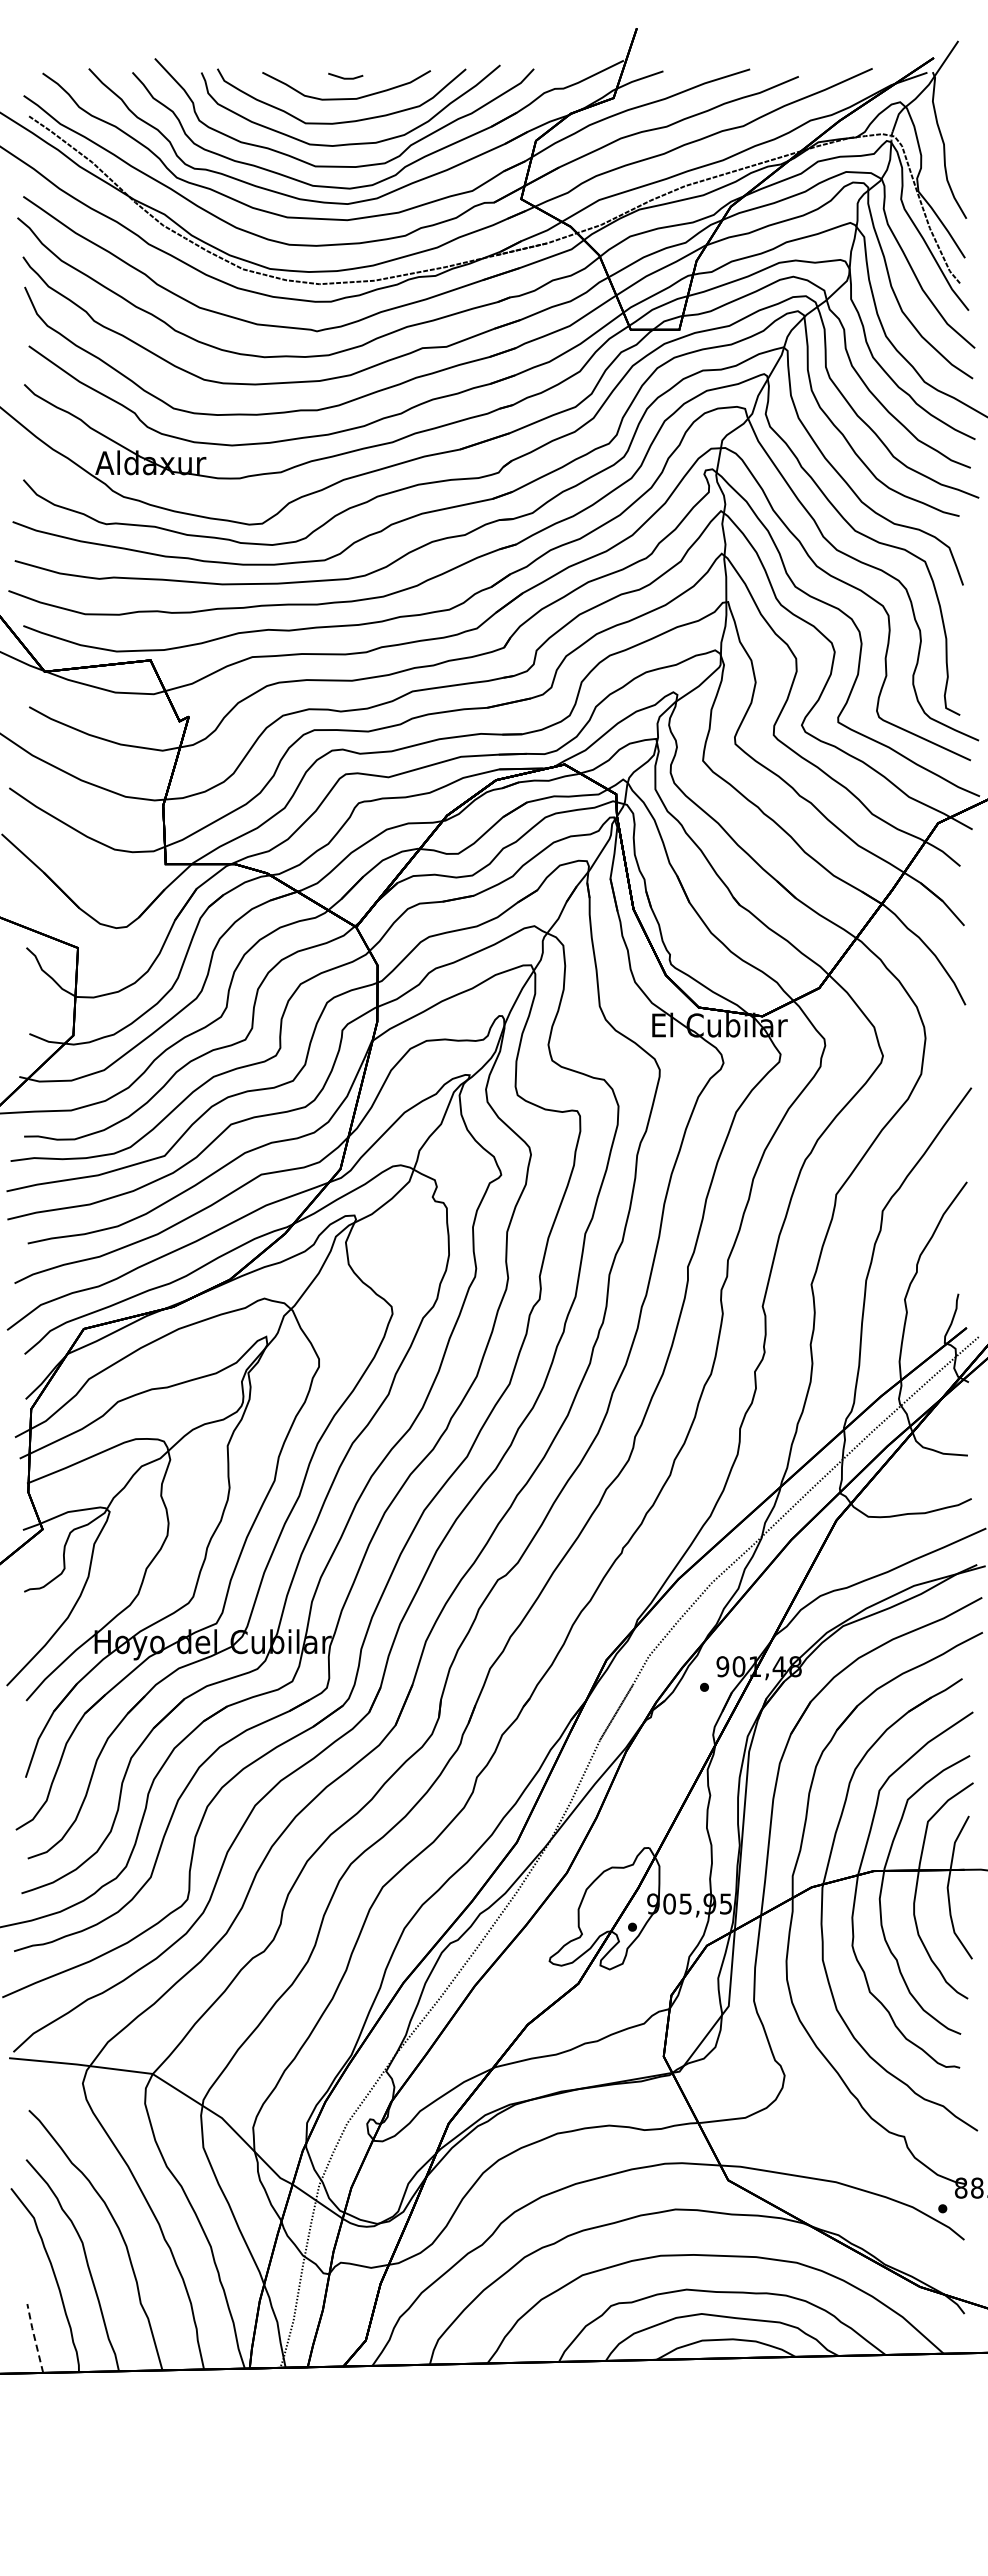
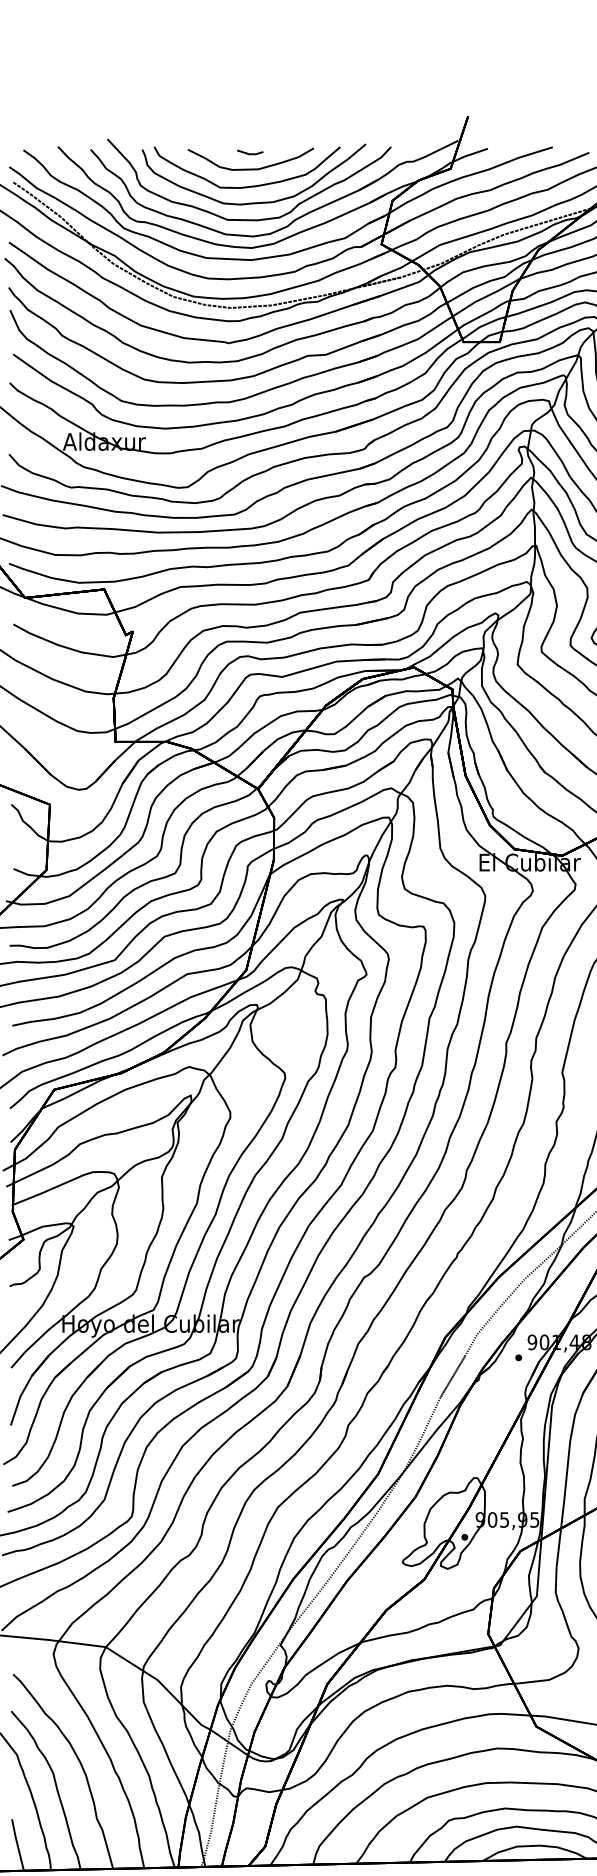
line: (34, 2337) -> (17, 1844), dashed -> solid

